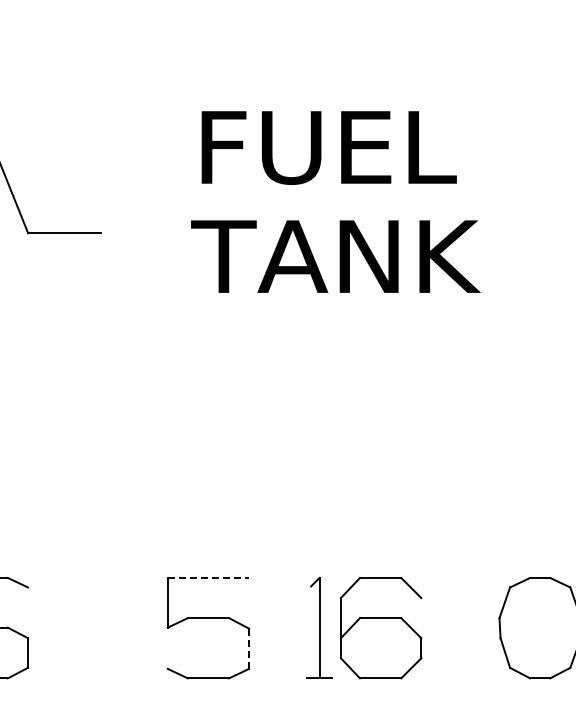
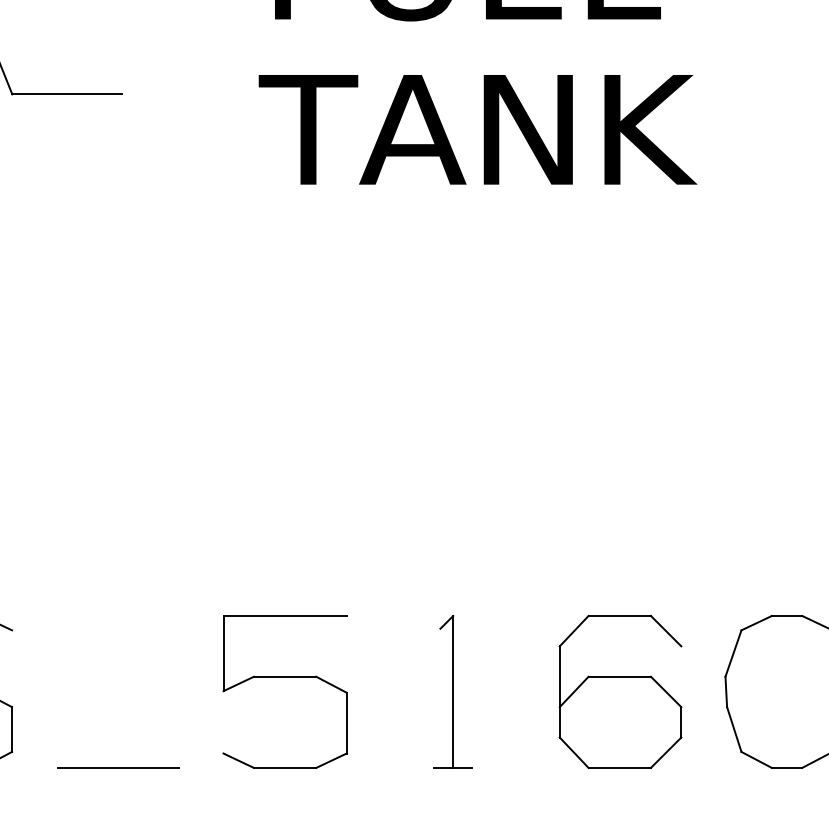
line: (208, 577) -> (285, 615), dashed -> solid
part: (380, 627) -> (619, 690), moved
line: (249, 648) -> (347, 722), dashed -> solid
line: (98, 678) -> (118, 768), added

